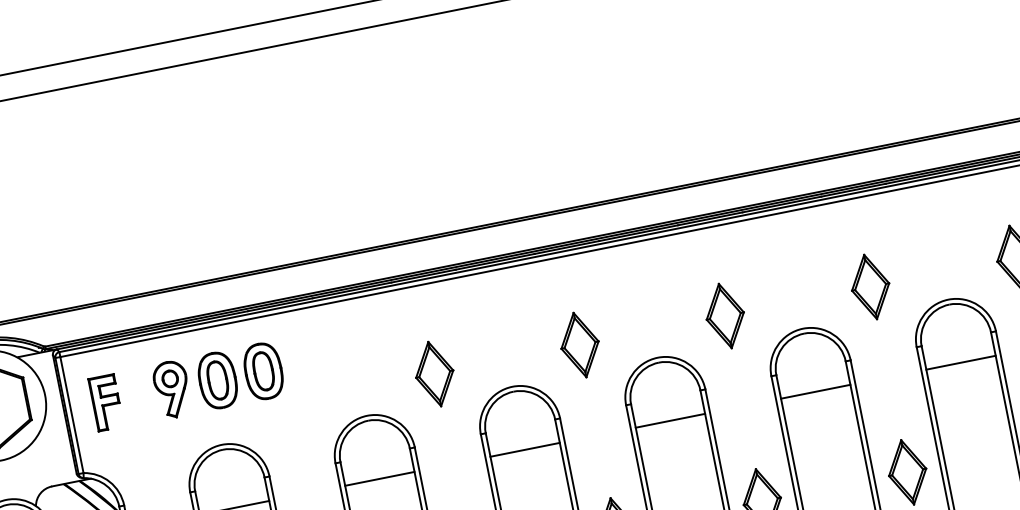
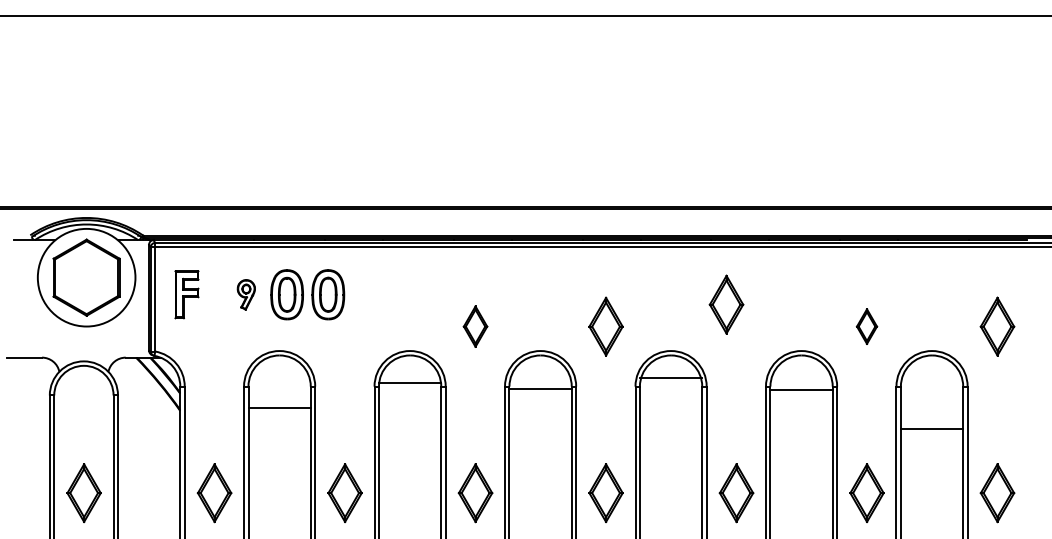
part: (869, 286) -> (866, 326), size x0.6
part: (725, 315) -> (726, 304), moved
line: (960, 362) -> (931, 428), moved
part: (434, 373) -> (475, 326), size x0.7
part: (172, 389) -> (246, 294), size x0.6
line: (815, 391) -> (801, 389), moved
line: (669, 420) -> (670, 377), moved
line: (524, 449) -> (540, 388), moved
line: (379, 478) -> (409, 382), moved

